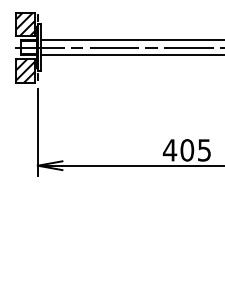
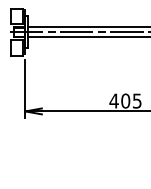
hatch: (24, 24) -> (16, 16), removed
hatch: (24, 70) -> (16, 47), removed

